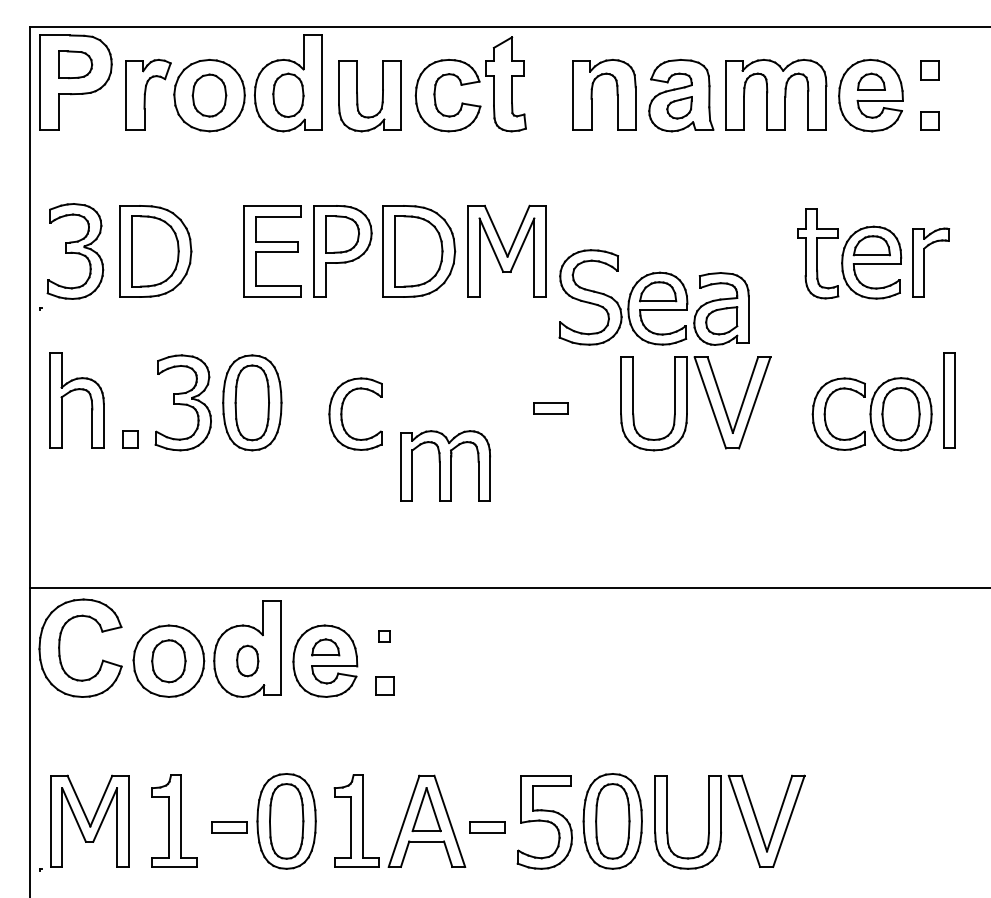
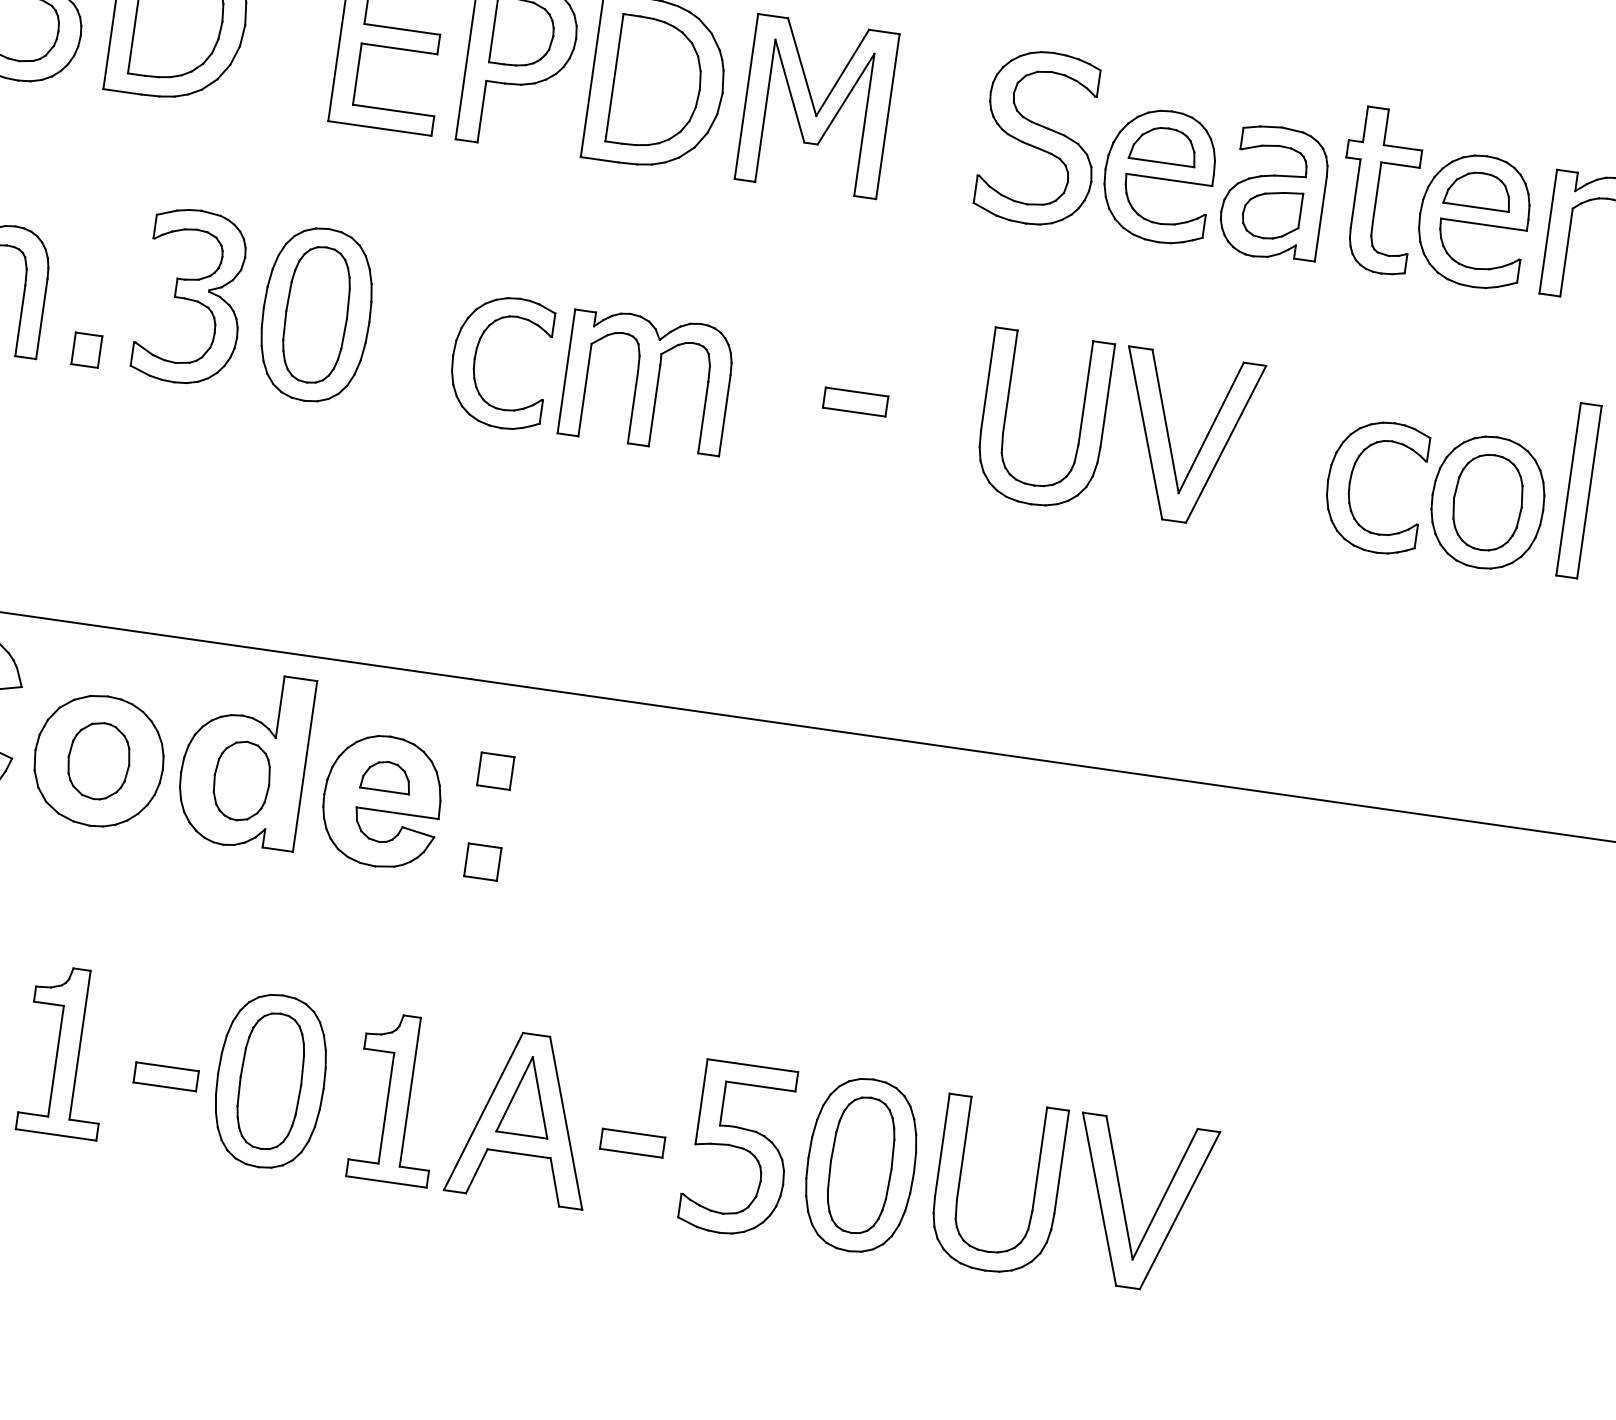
part: (653, 297) -> (1154, 154), moved
part: (445, 465) -> (647, 379), moved
part: (384, 635) -> (495, 770), size x1.67
part: (247, 660) -> (241, 779), size x1.43

